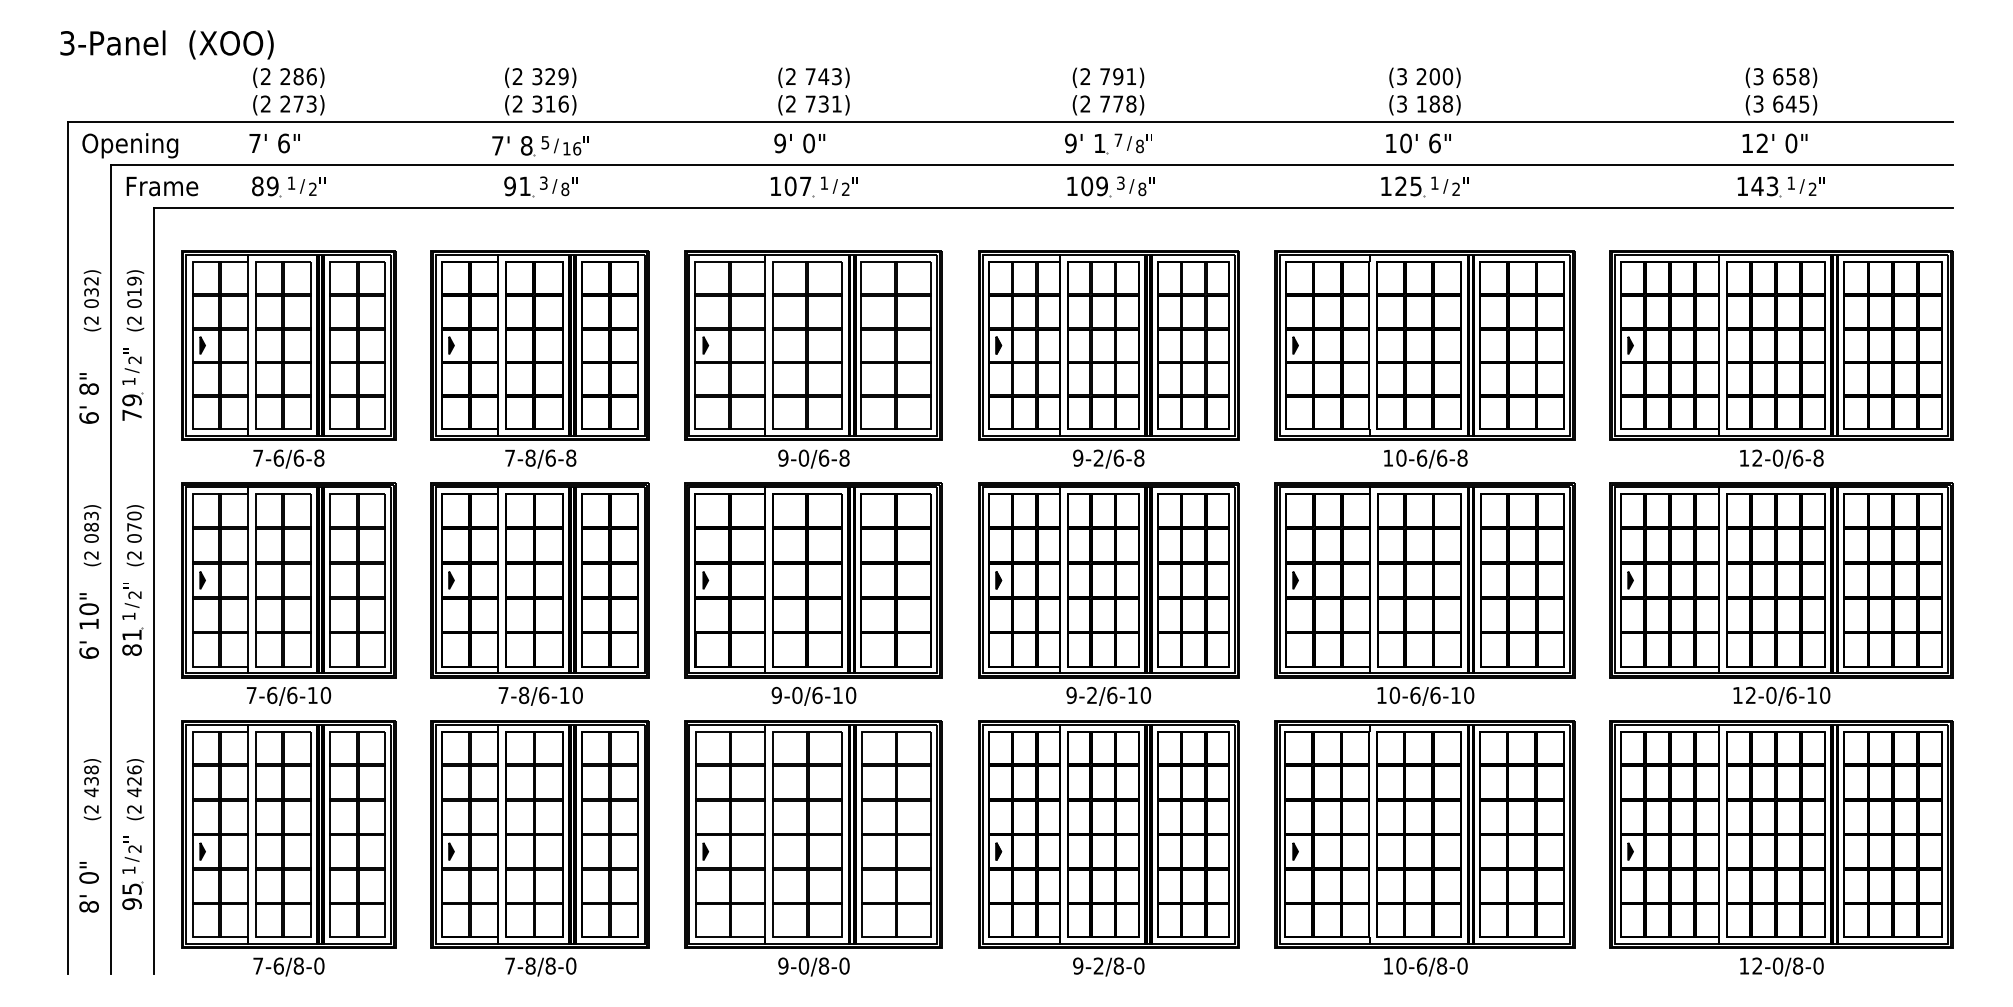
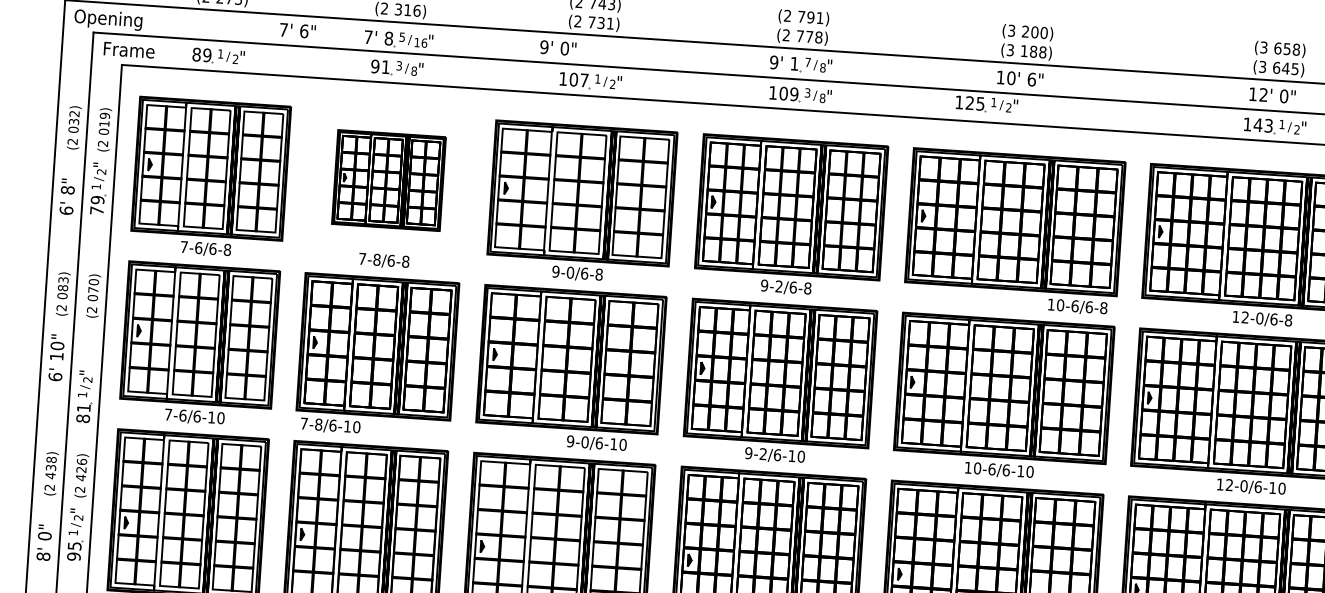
text: (274, 143) -> (297, 30), moved
text: (799, 143) -> (558, 48), moved
part: (1424, 186) -> (986, 104), moved
part: (539, 345) -> (388, 180), size x0.7
text: (1425, 458) -> (1077, 306), moved
part: (132, 619) -> (84, 397), moved
text: (540, 695) -> (330, 425), moved
text: (813, 695) -> (596, 443), moved

